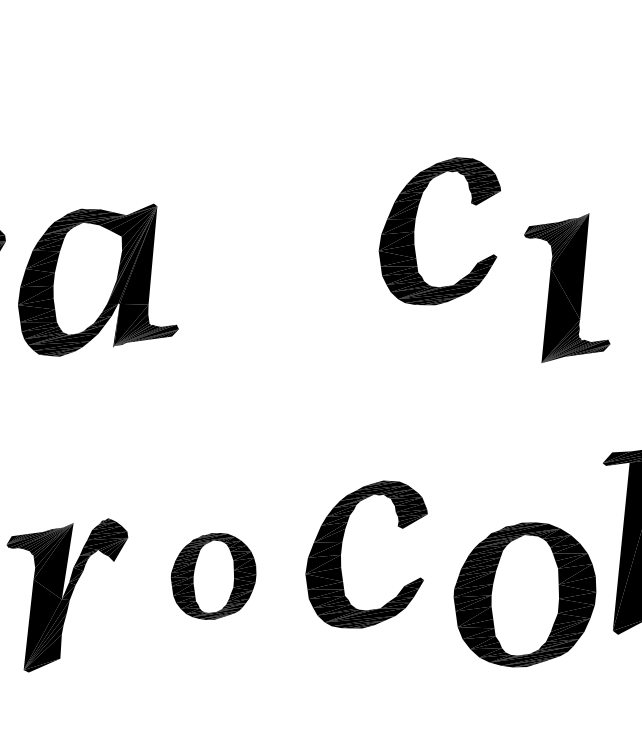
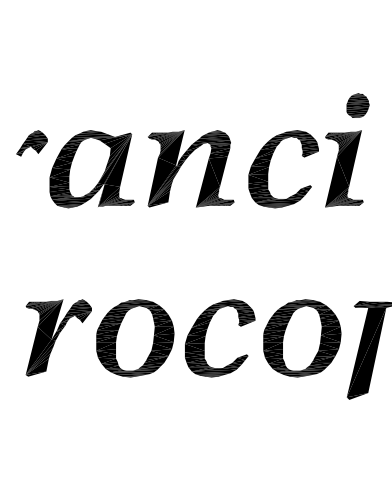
part: (559, 97) -> (357, 105), added
part: (257, 246) -> (183, 163), added
part: (567, 287) -> (344, 168), moved
part: (214, 576) -> (135, 338), size x1.67
part: (525, 594) -> (302, 338), moved

